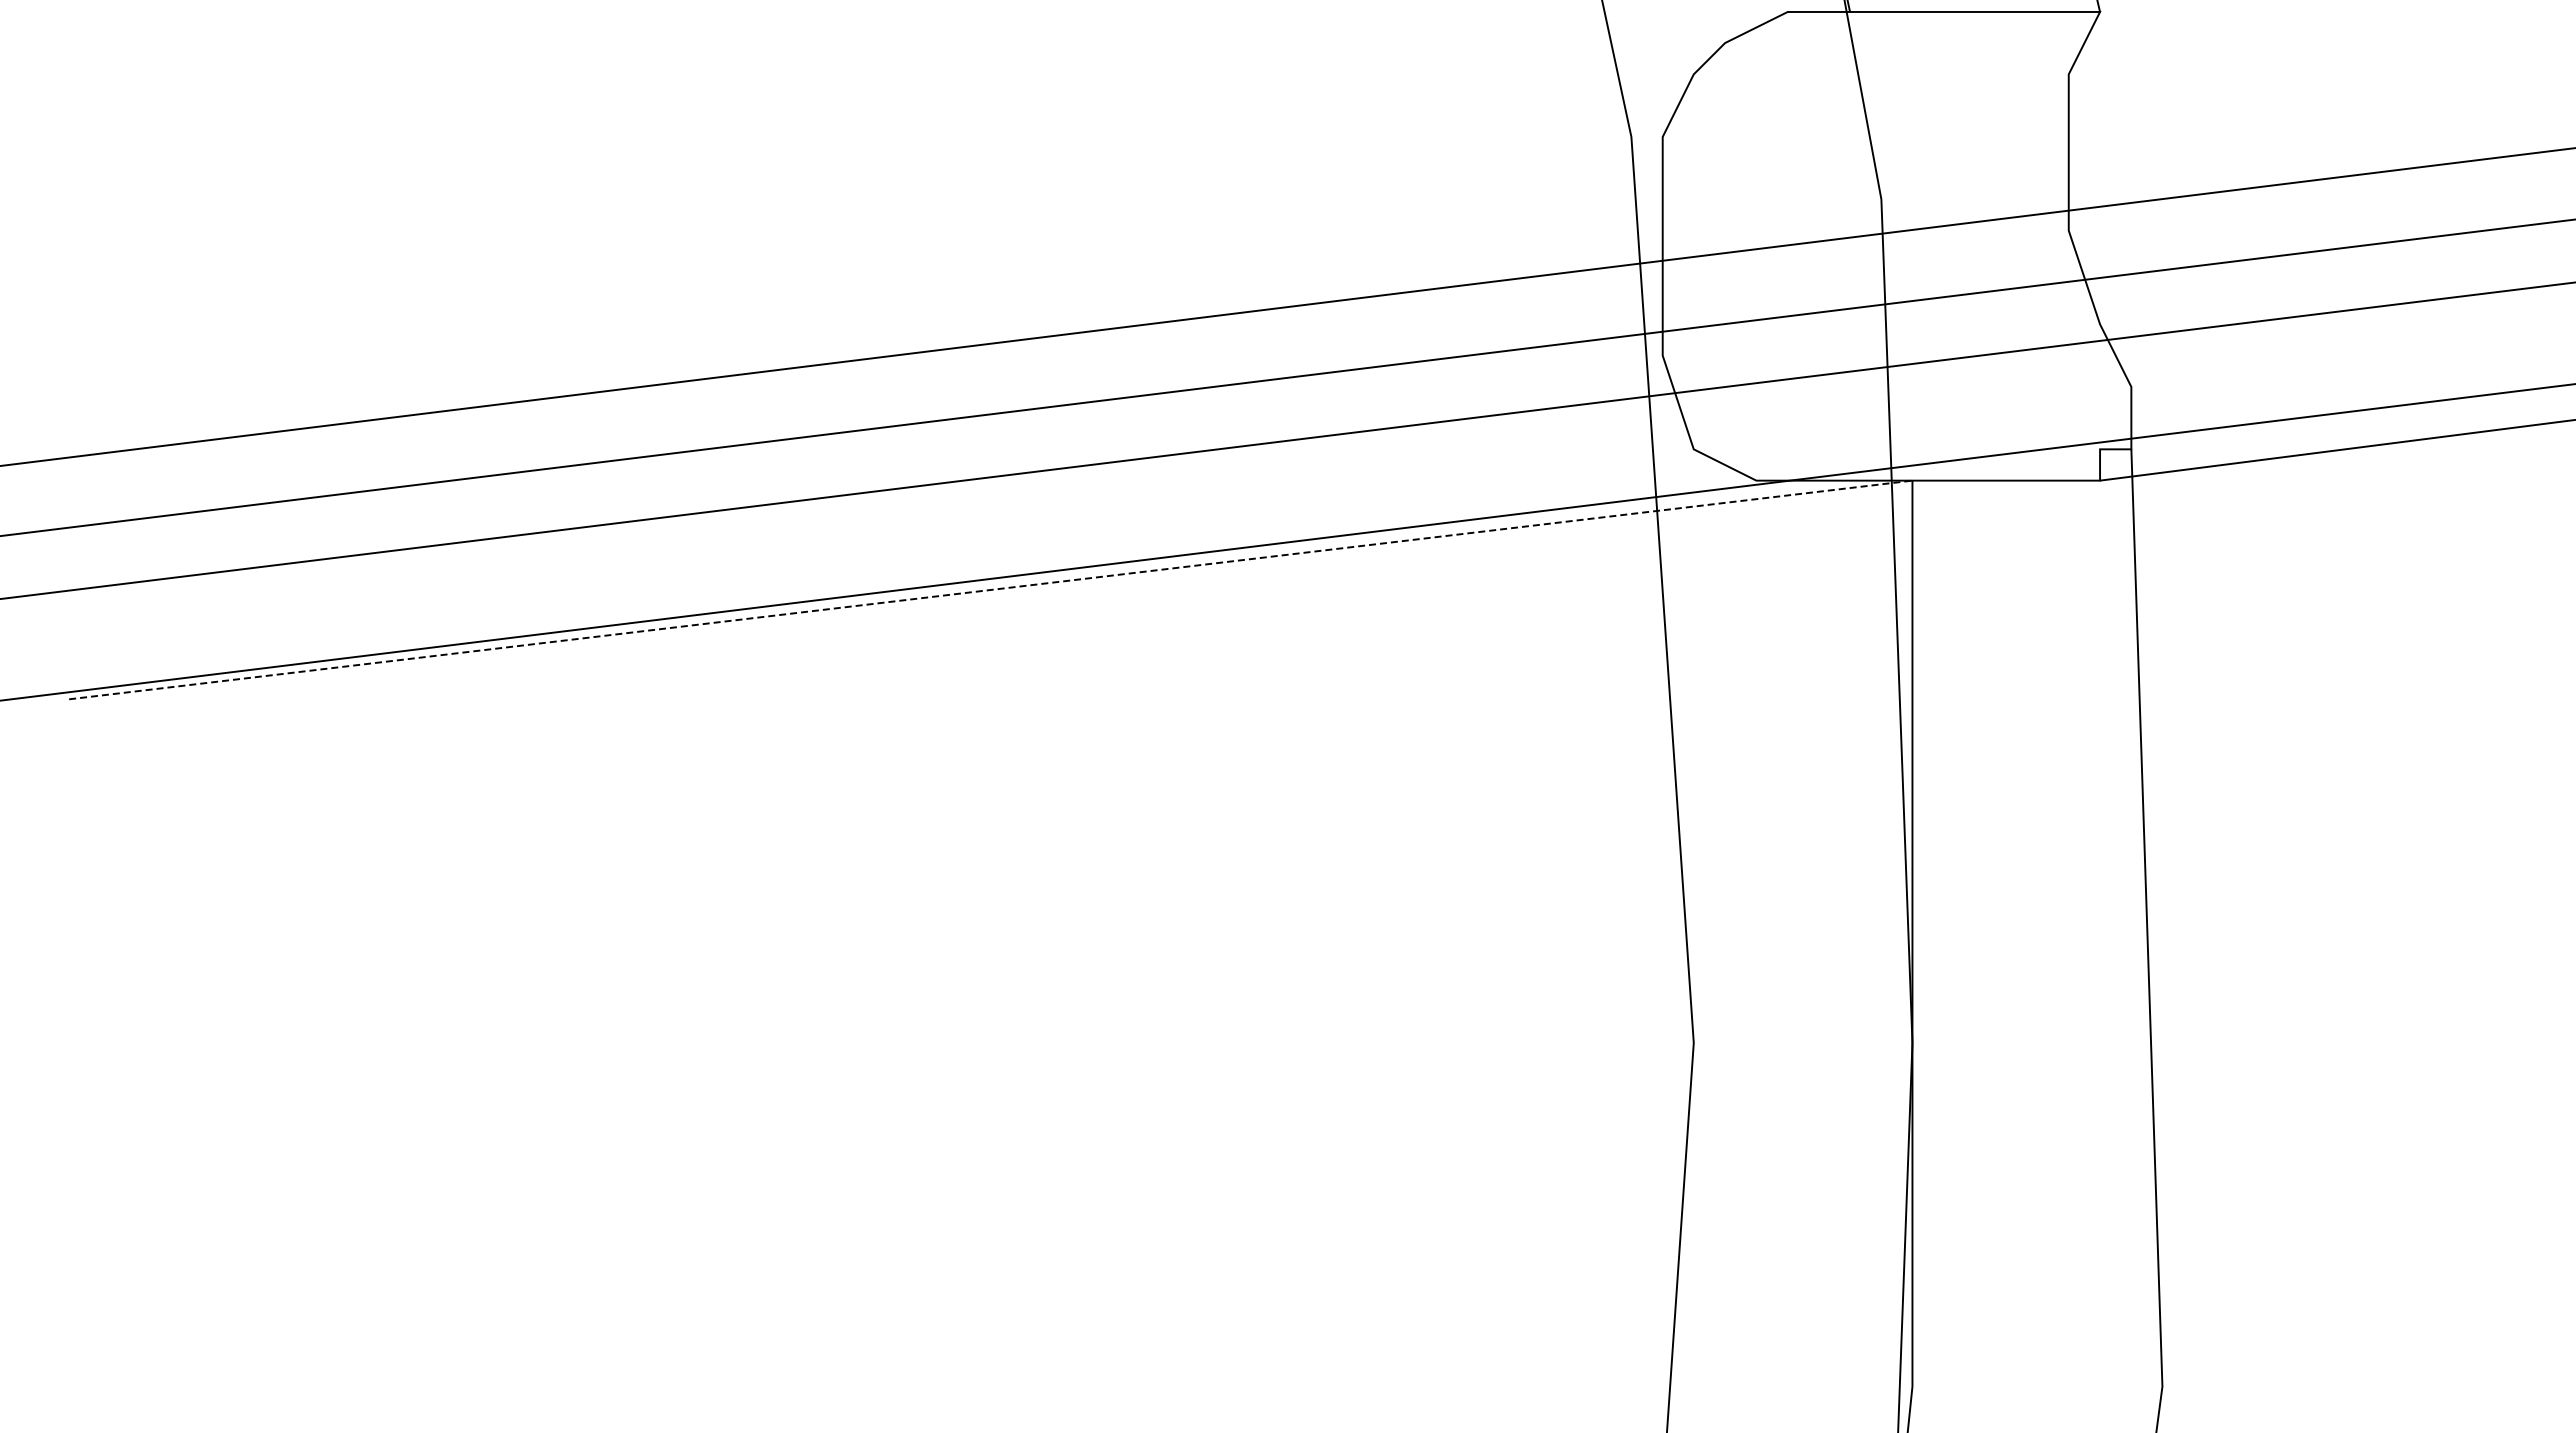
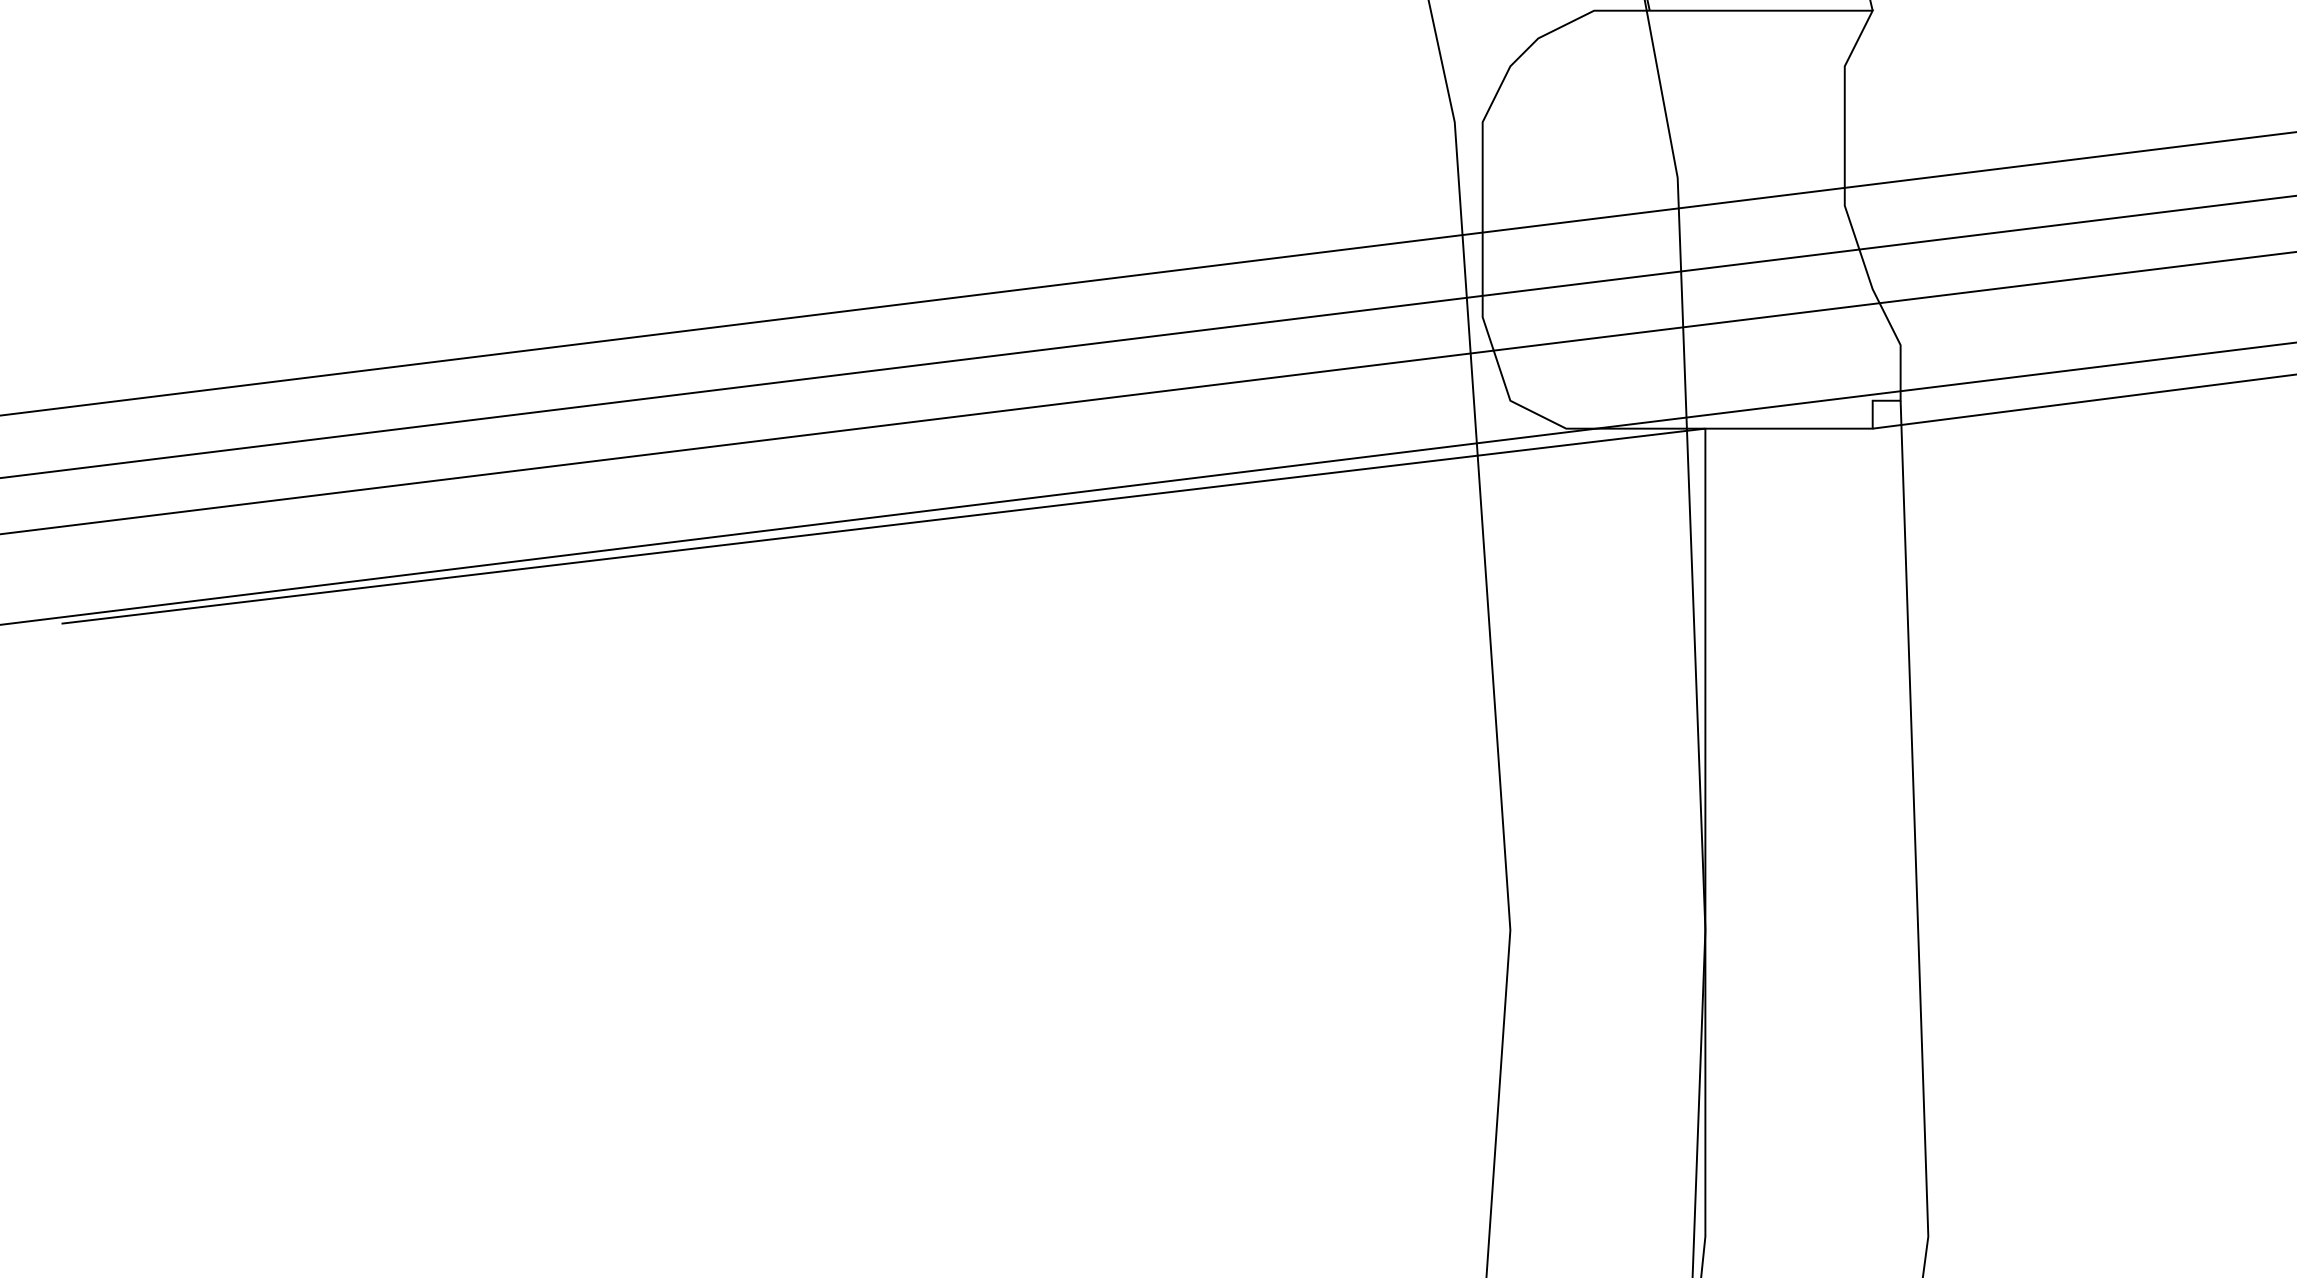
line: (991, 589) -> (884, 525), dashed -> solid

